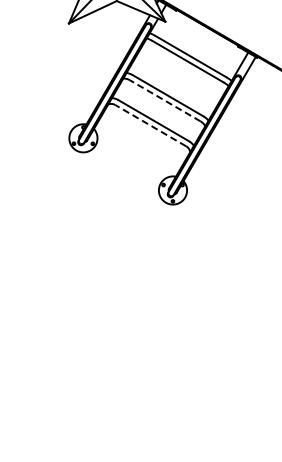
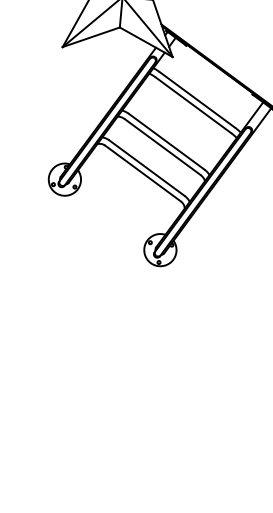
line: (165, 100) -> (163, 146), dashed -> solid
line: (150, 125) -> (142, 173), dashed -> solid

